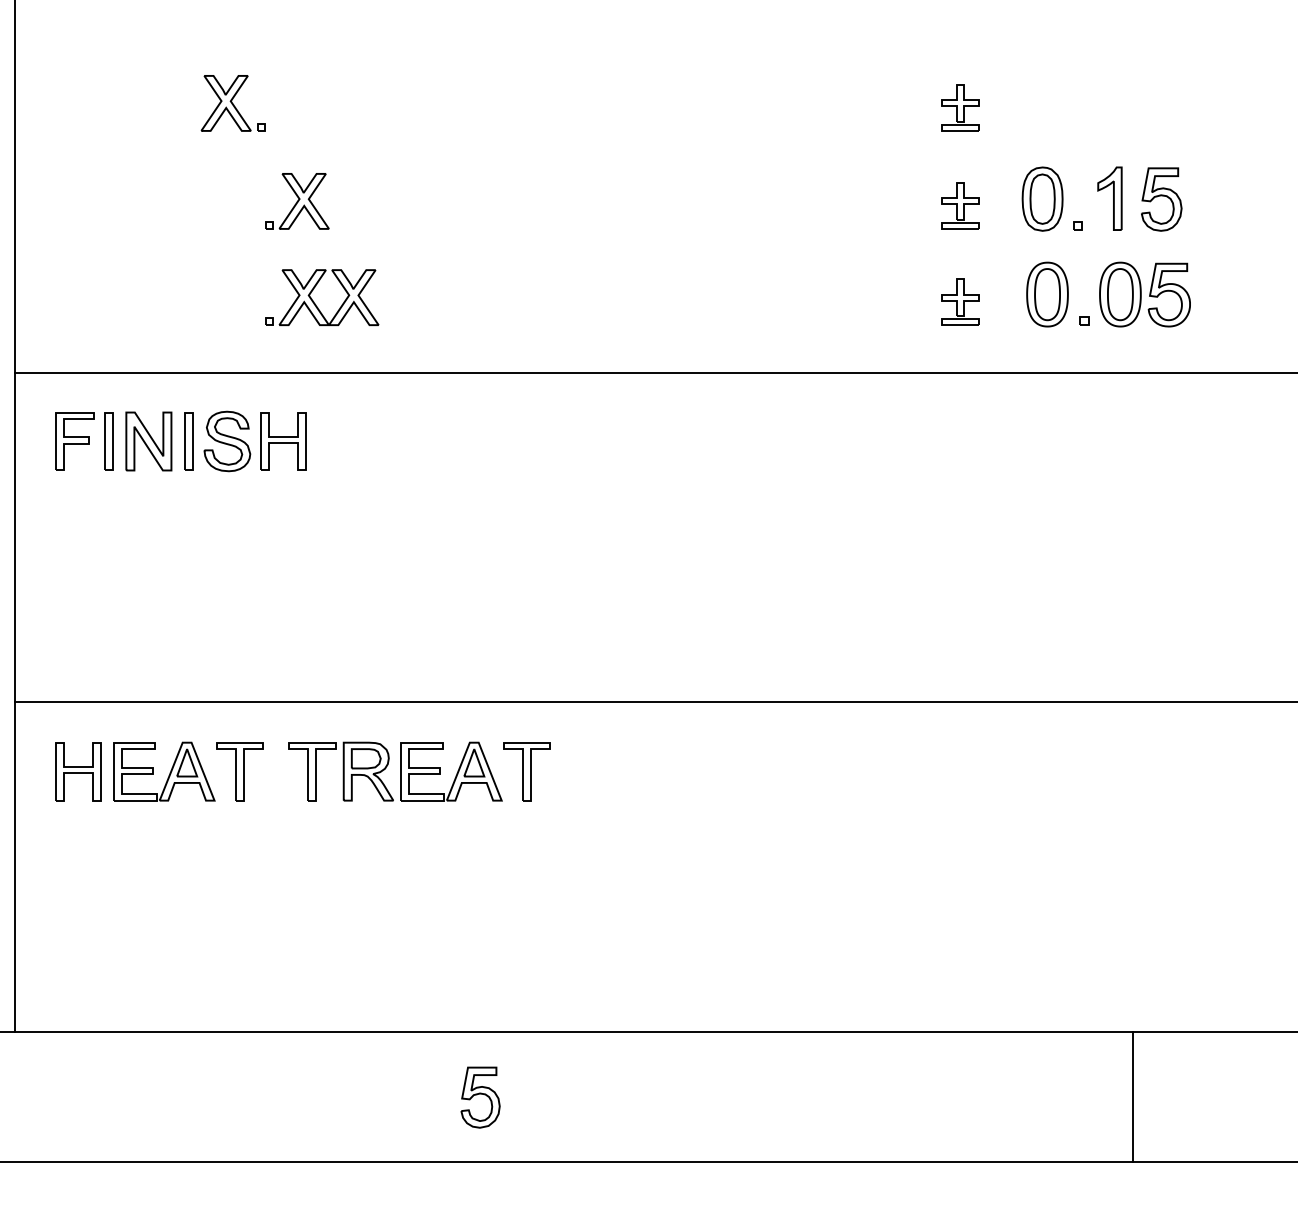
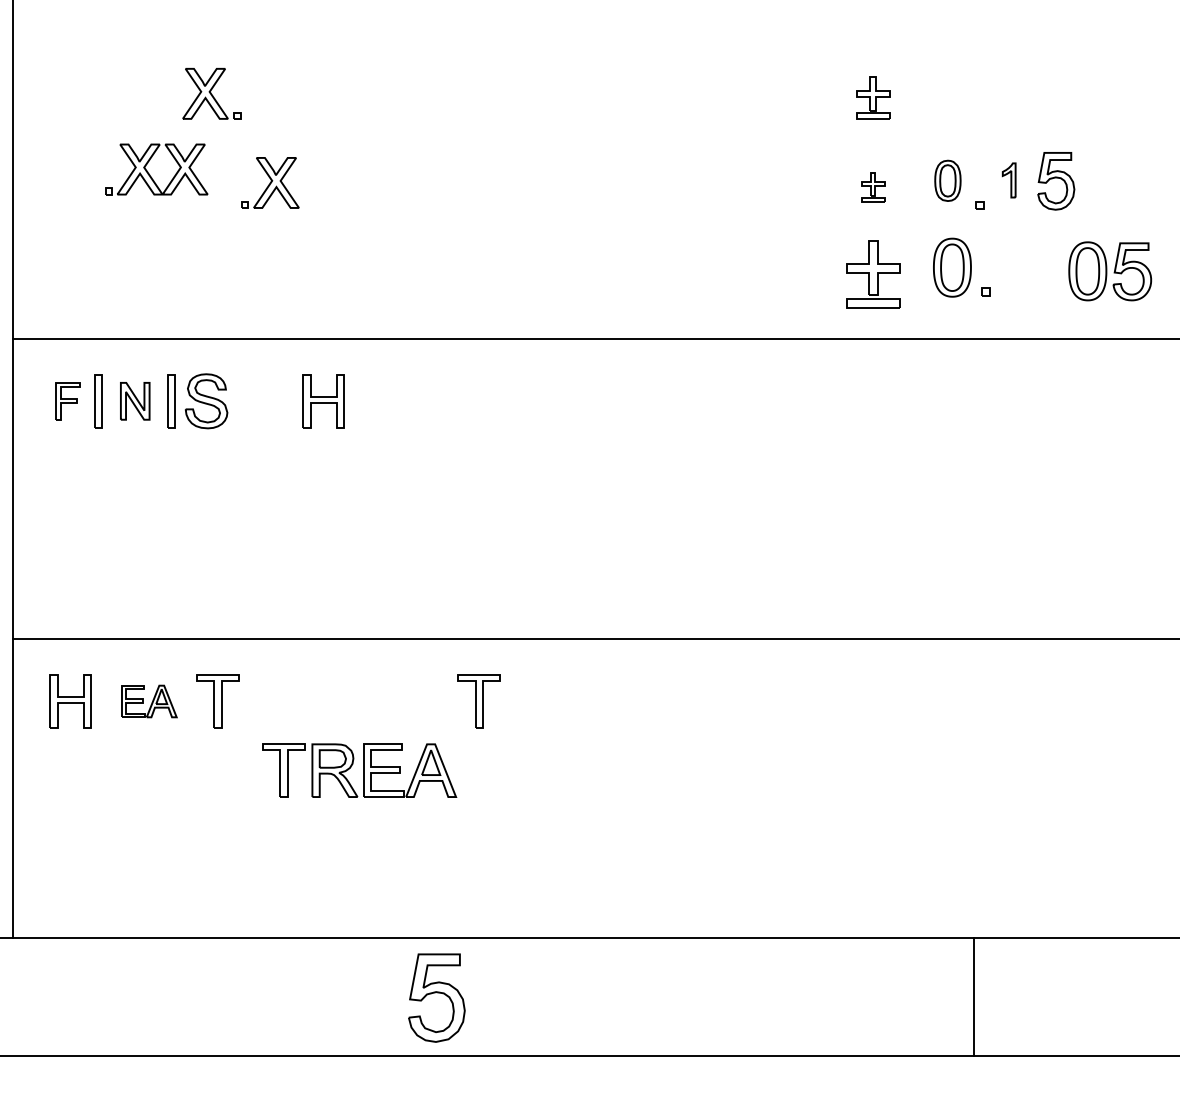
part: (1042, 198) -> (947, 180), size x0.7
part: (1109, 198) -> (1008, 180), size x0.6
part: (960, 205) -> (873, 186), size x0.7
part: (1144, 294) -> (1109, 271), moved
part: (314, 301) -> (149, 173), moved
part: (960, 301) -> (873, 273), size x1.6
part: (74, 441) -> (67, 401), size x0.7
part: (148, 441) -> (134, 401), size x0.7
part: (283, 441) -> (324, 401), moved
part: (164, 771) -> (149, 701), size x0.6
part: (395, 771) -> (359, 770), moved
line: (1132, 1096) -> (974, 996), moved
part: (480, 1097) -> (436, 997), size x1.6

